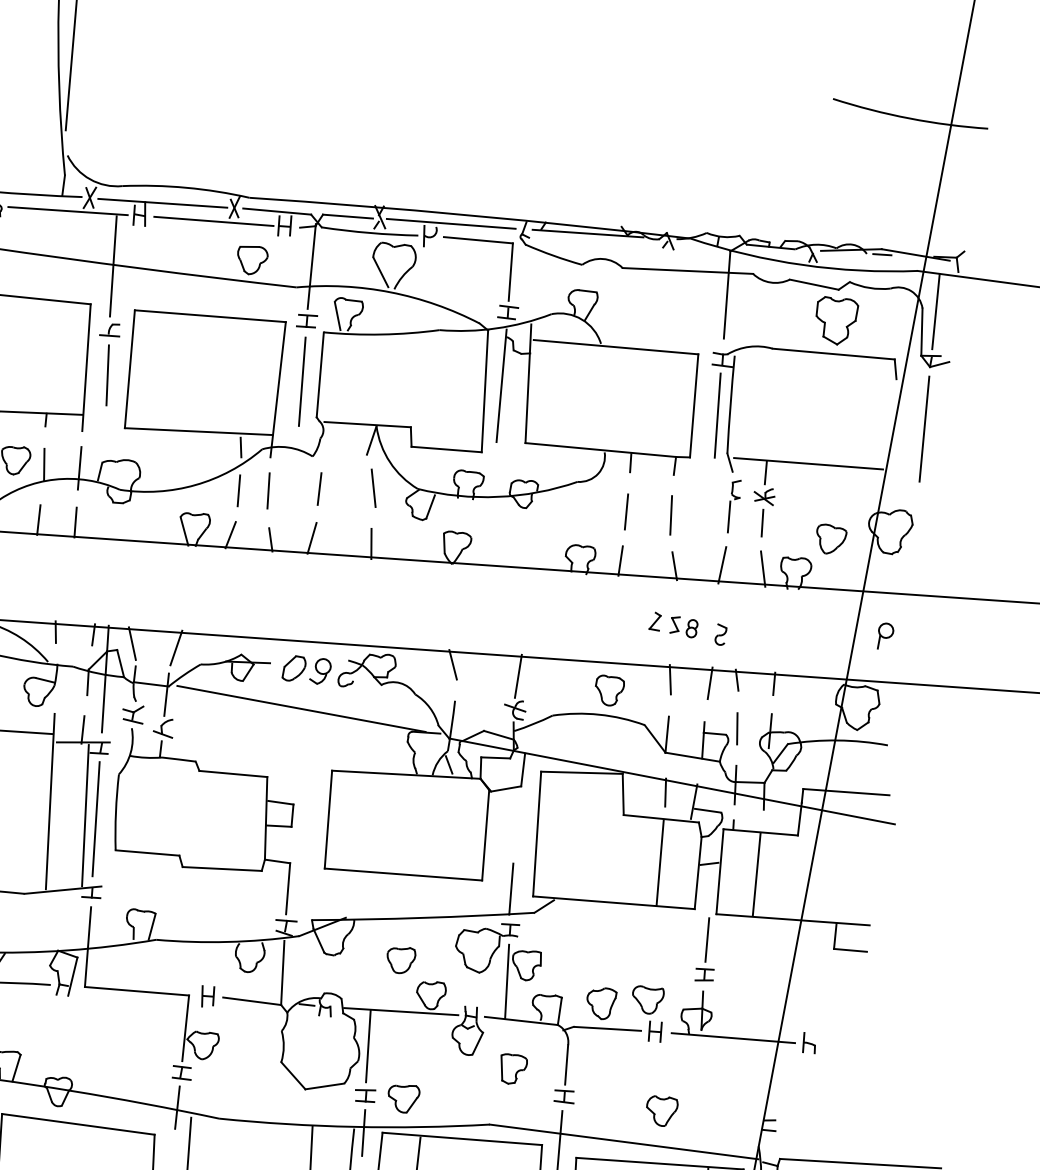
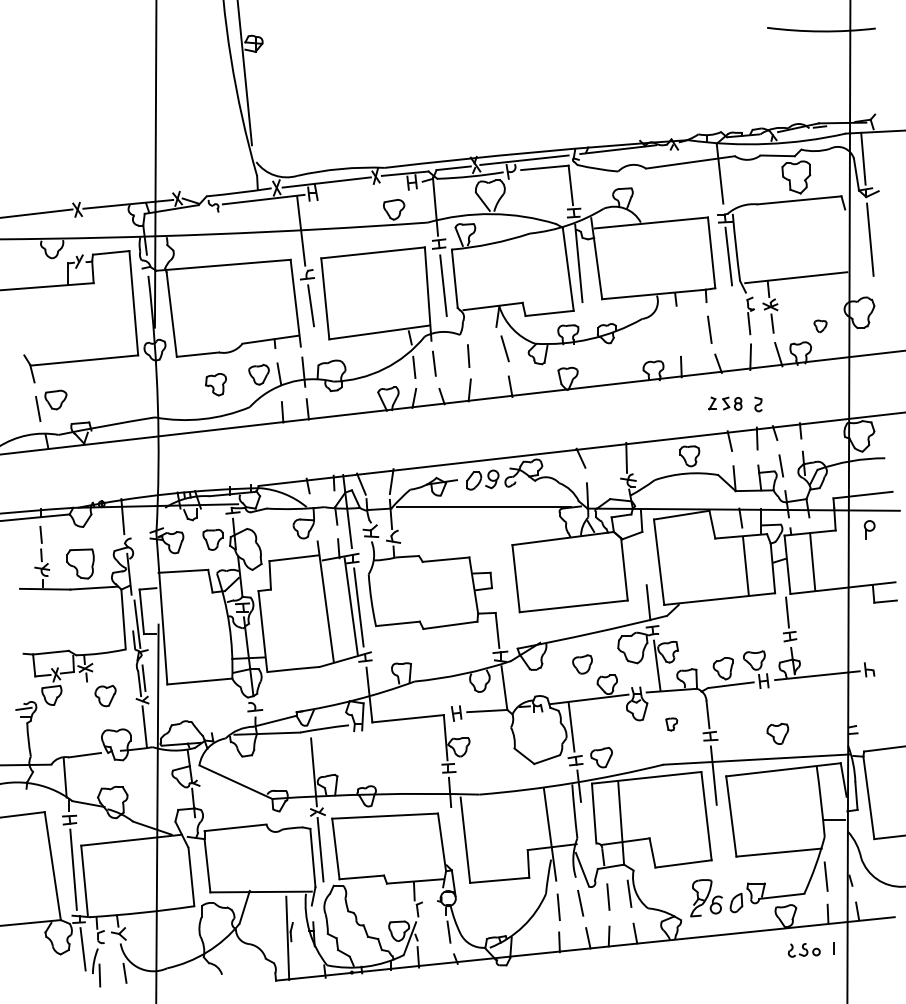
line: (213, 220) -> (363, 187), removed
line: (626, 512) -> (679, 333), removed
part: (830, 539) -> (820, 326), size x0.6
part: (884, 635) -> (869, 529), moved
part: (511, 1069) -> (671, 724), size x0.6

